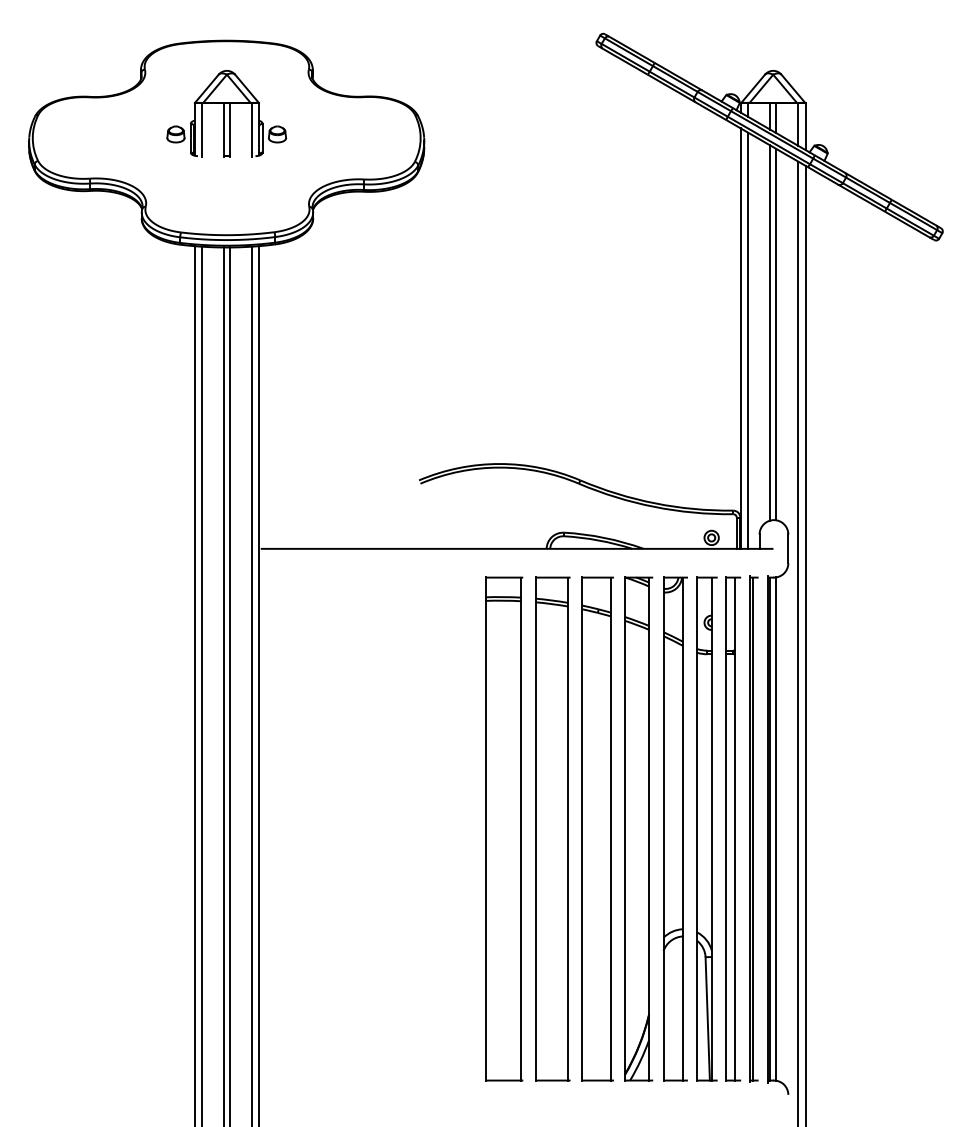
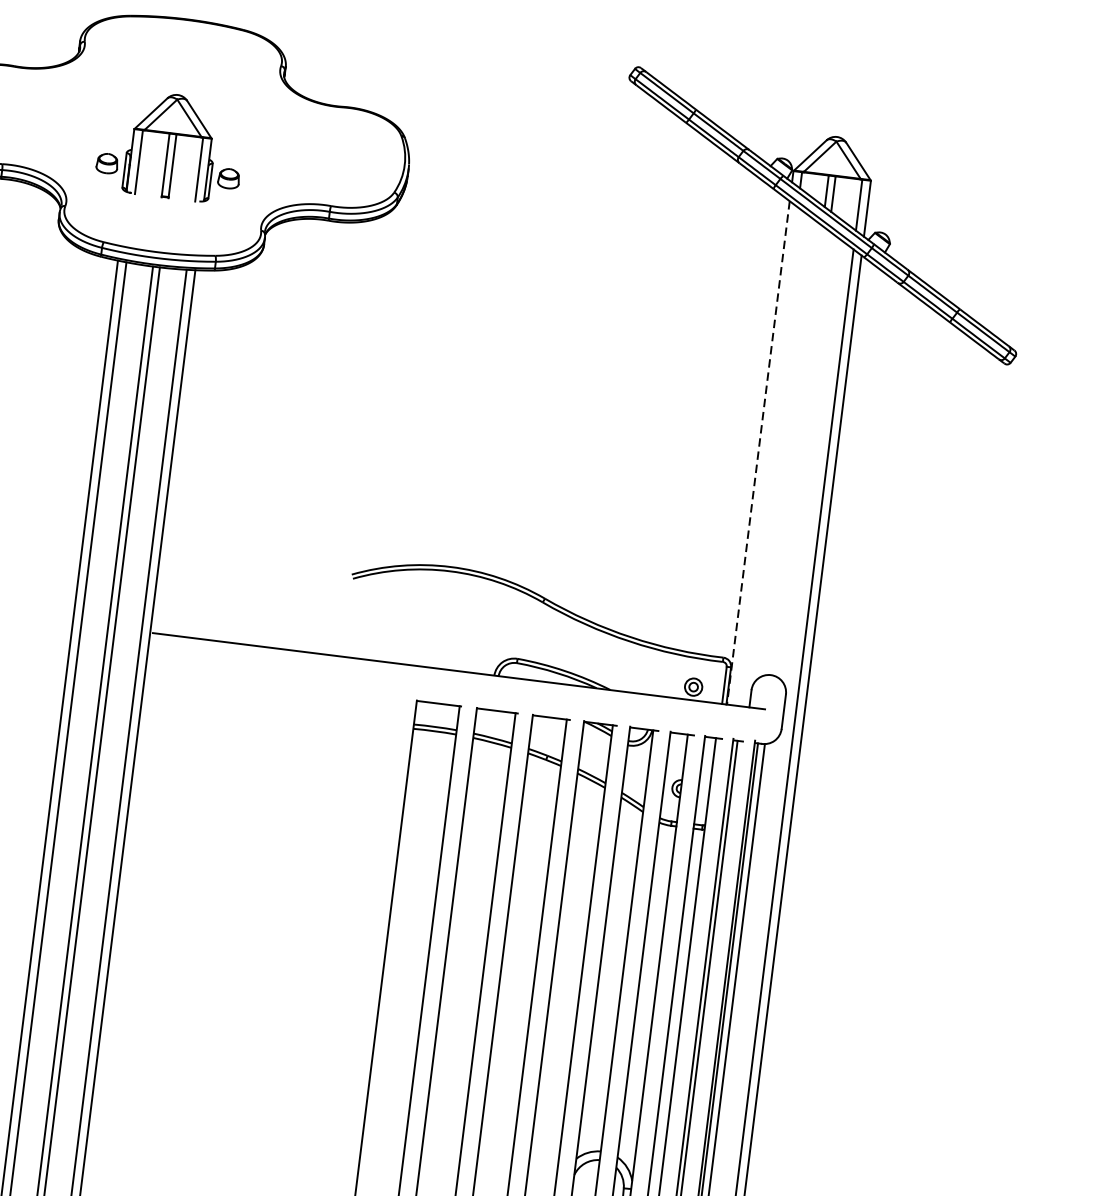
part: (226, 113) -> (171, 146), moved
line: (770, 332) -> (794, 449), removed
line: (776, 334) -> (801, 453), removed
line: (740, 339) -> (757, 453), solid -> dashed
line: (748, 340) -> (767, 456), removed

